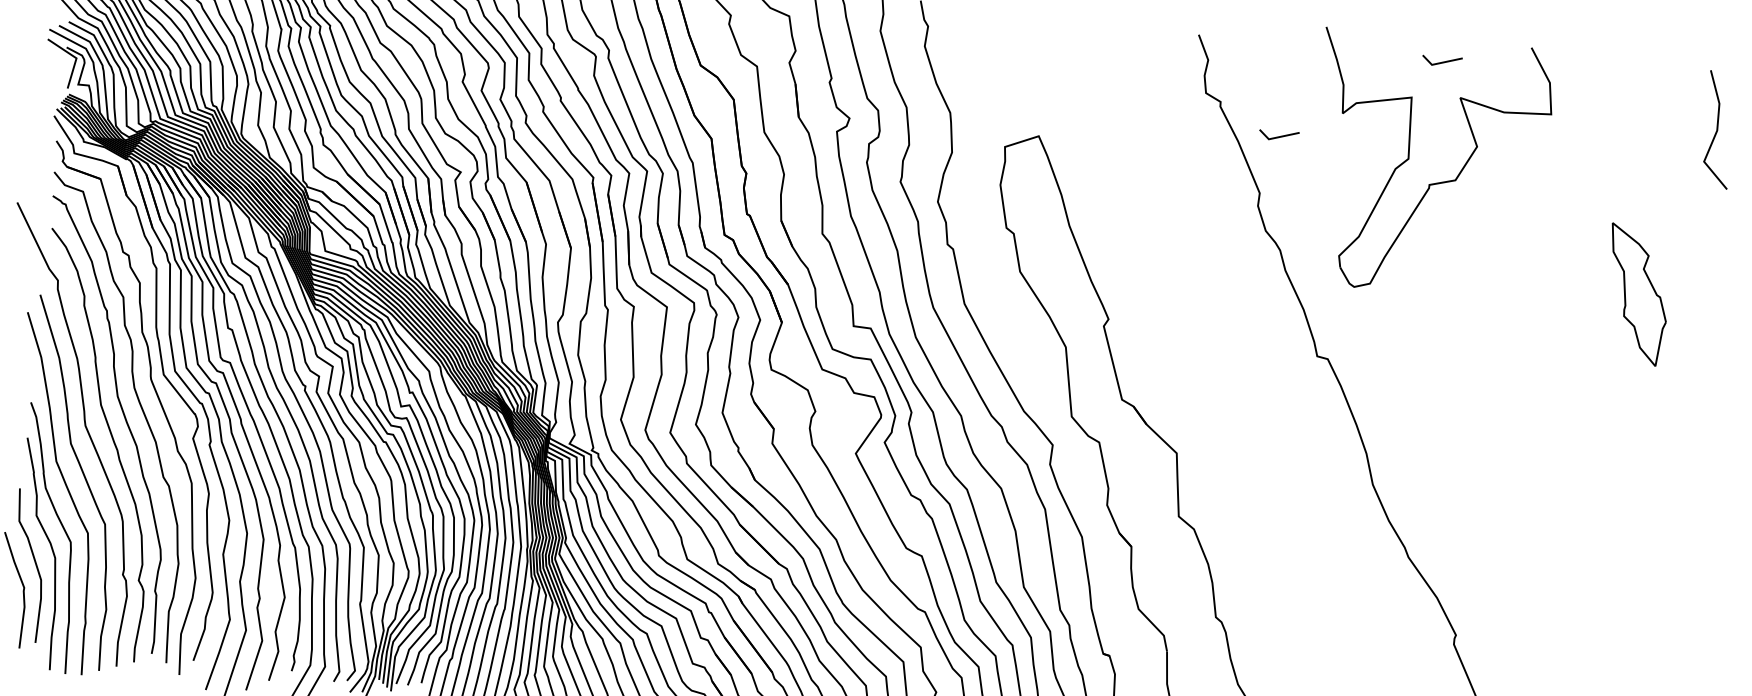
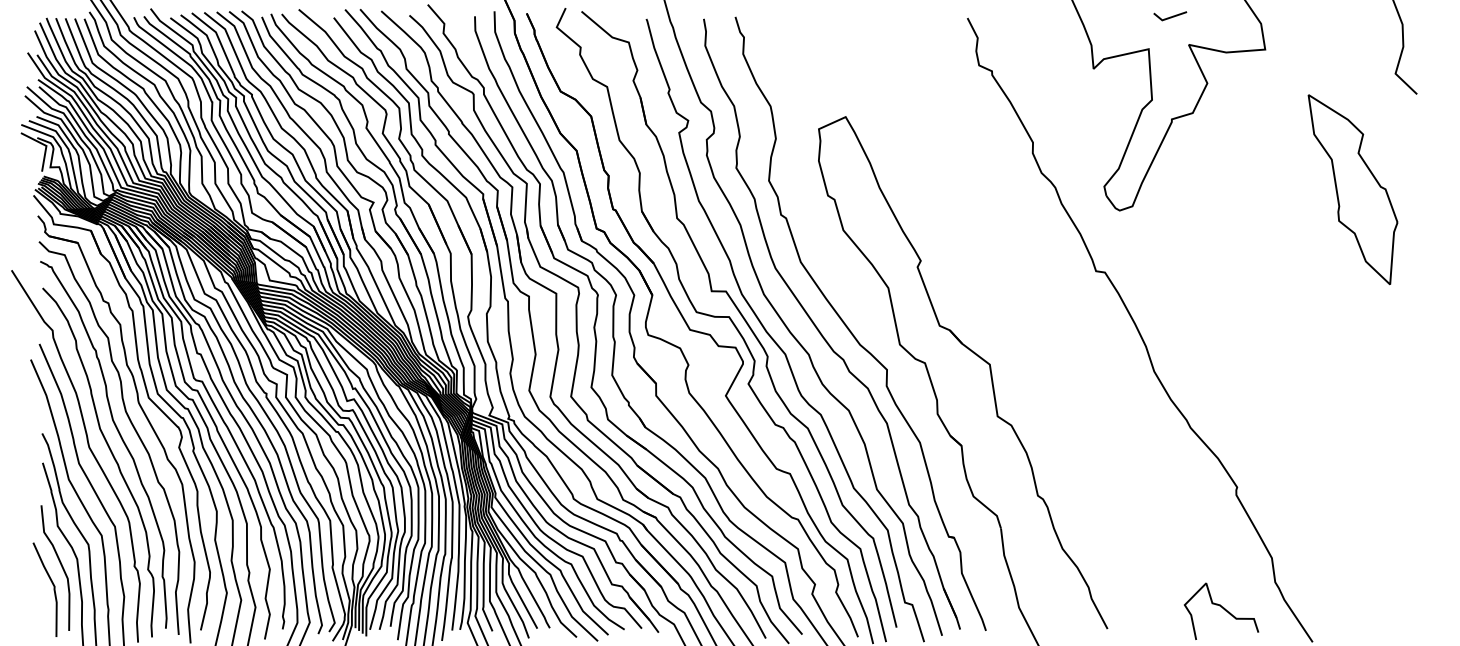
line: (1279, 135) -> (1043, 93), removed
part: (1636, 294) -> (1352, 189), size x1.67

